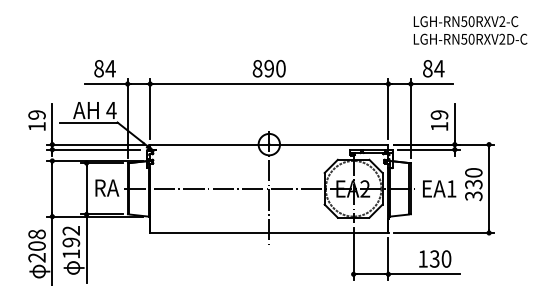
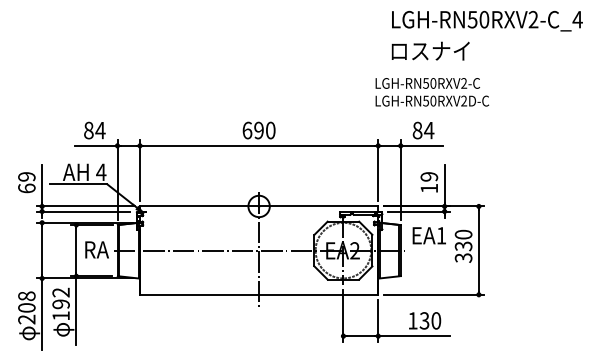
text: (470, 30) -> (432, 92), moved
text: (257, 68) -> (247, 130), 890 -> 690
text: (36, 126) -> (26, 188), 19 -> 69
text: (438, 188) -> (428, 235), moved

